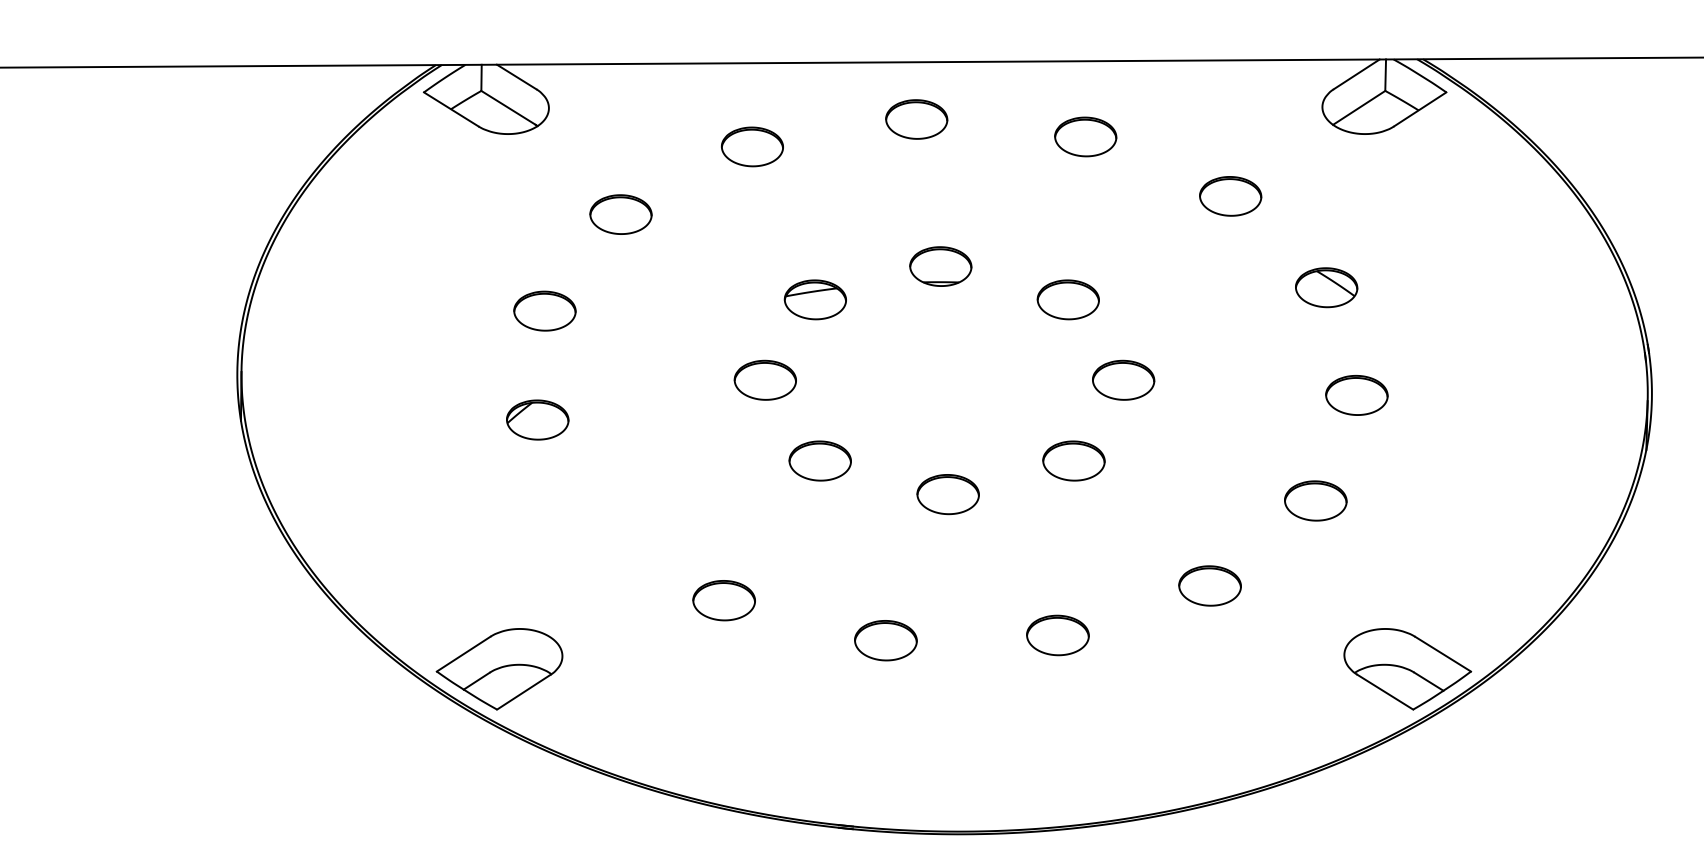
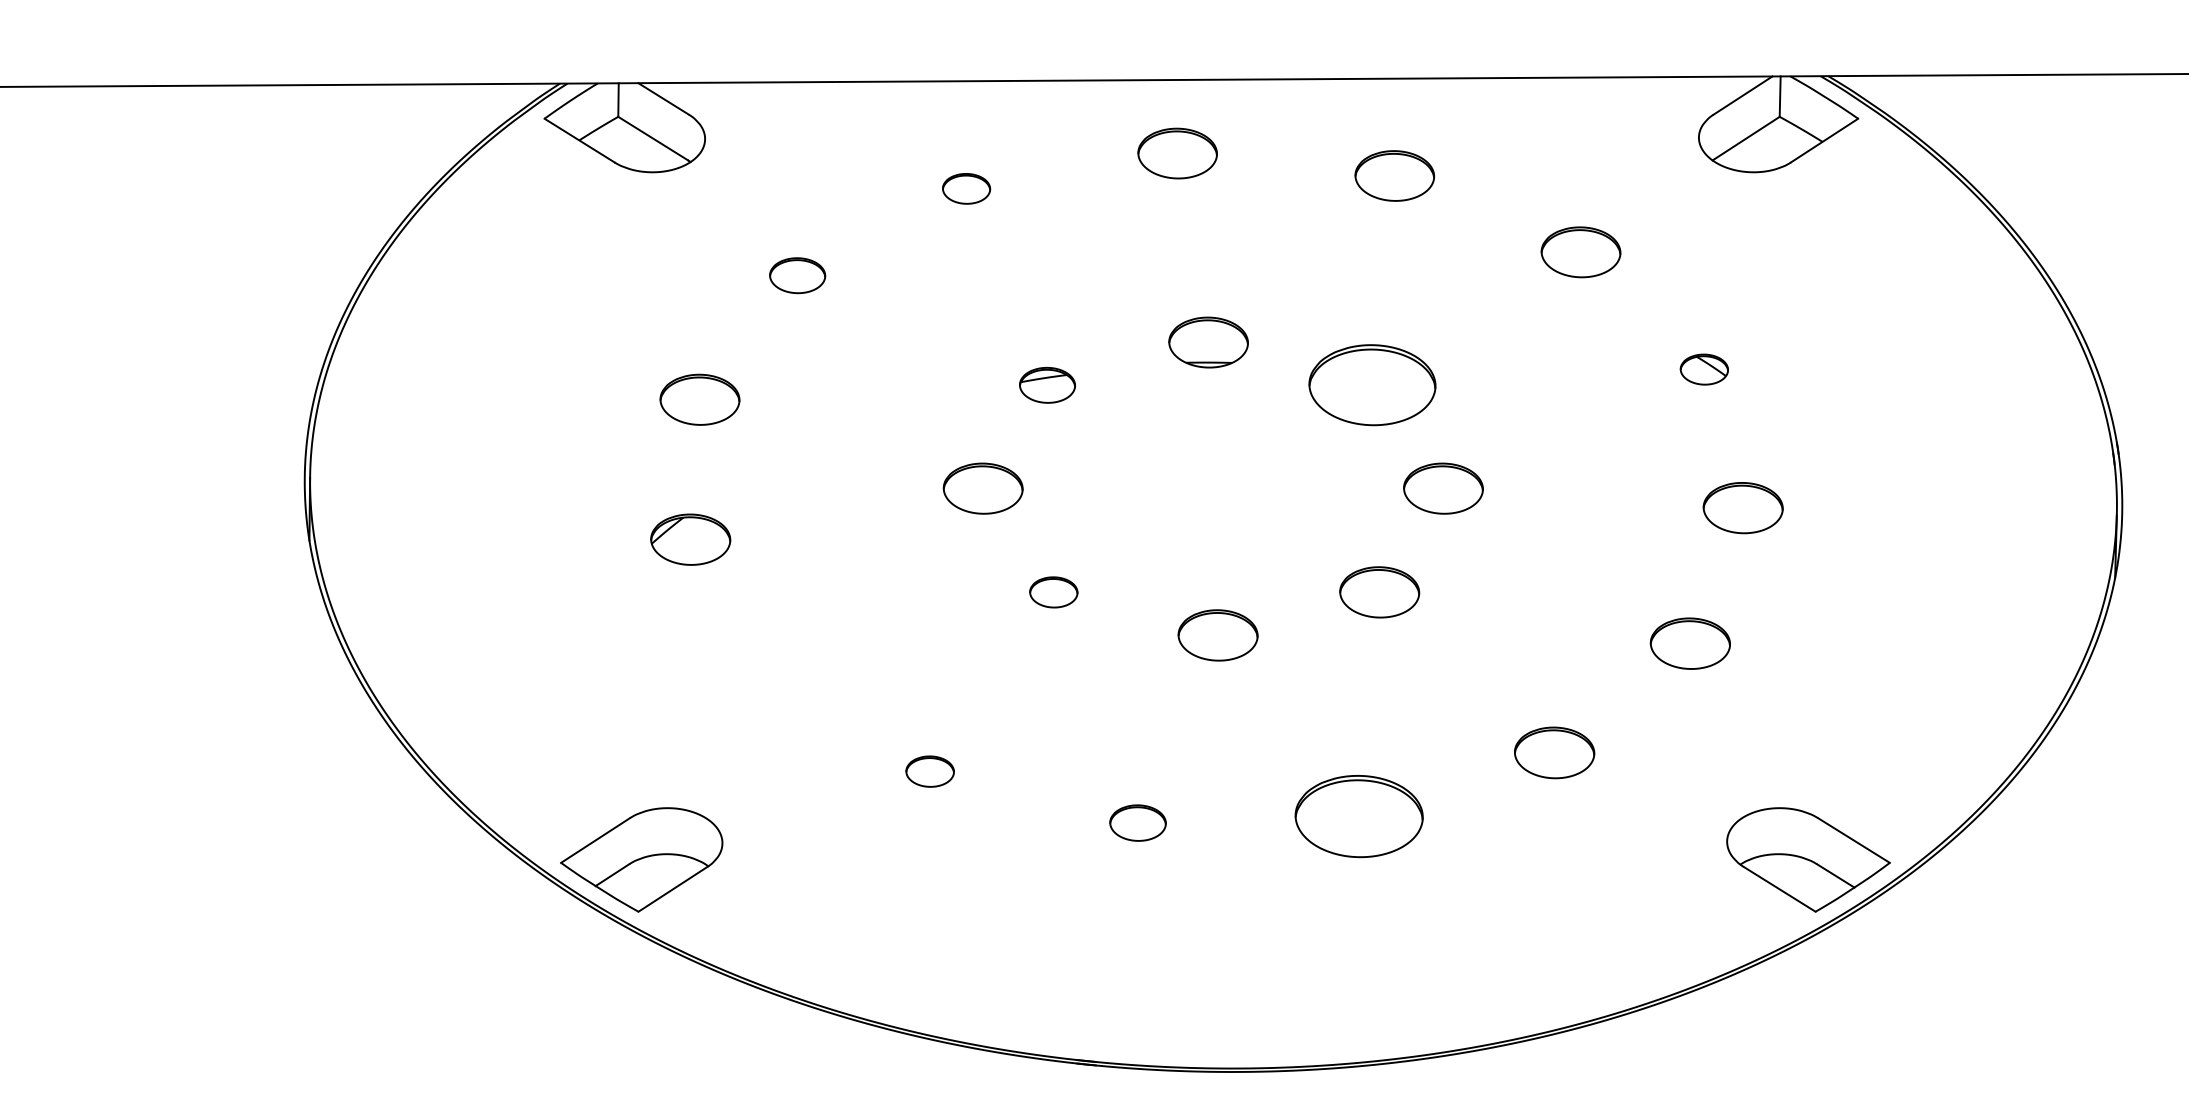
part: (752, 146) -> (966, 188), size x0.6
part: (620, 214) -> (797, 275), size x0.7
part: (1326, 287) -> (1704, 369), size x0.6
part: (815, 300) -> (1047, 385), size x0.7
part: (1068, 300) -> (1372, 385), size x1.6
part: (820, 461) -> (1053, 592), size x0.6
part: (723, 600) -> (929, 771), size x0.6
part: (1057, 635) -> (1358, 816), size x1.6
part: (885, 640) -> (1137, 822), size x0.7

